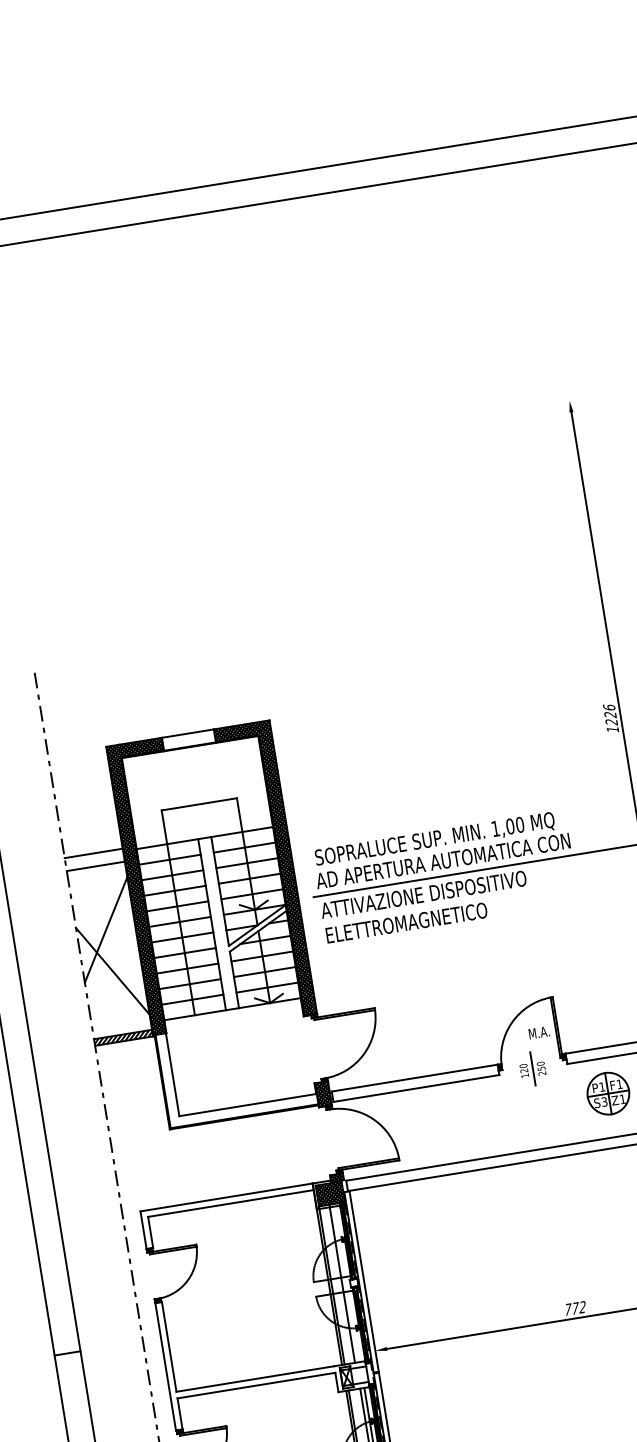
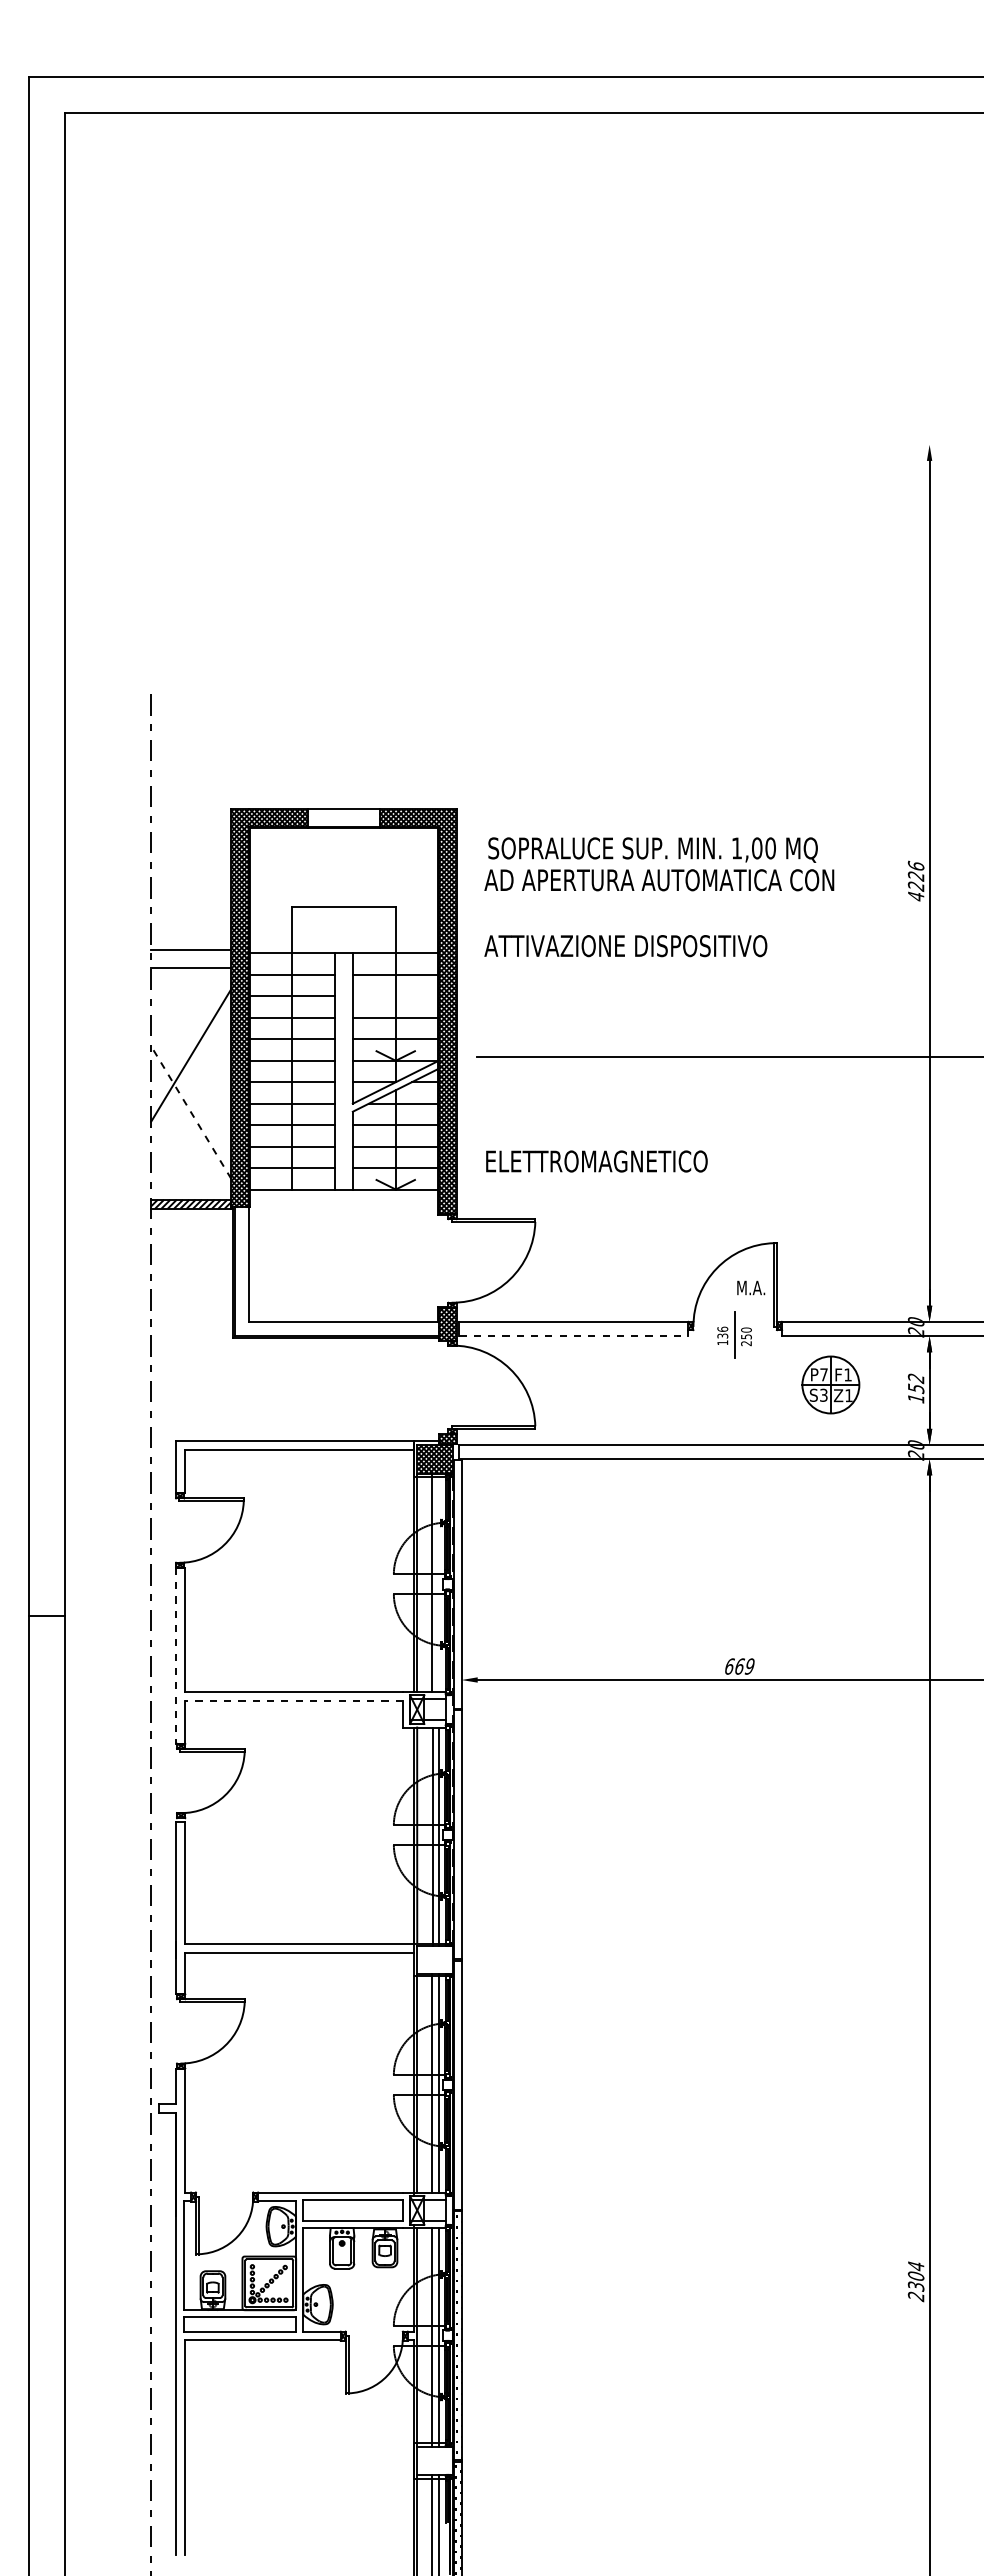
text: (613, 729) -> (916, 896), 1226 -> 4226
text: (441, 849) -> (659, 864), moved
line: (247, 863) -> (395, 996), removed
text: (423, 894) -> (625, 946), moved
text: (406, 922) -> (596, 1161), moved
line: (112, 971) -> (190, 1112), solid -> dashed
text: (523, 1068) -> (722, 1332), 120 -> 136
text: (601, 1086) -> (823, 1374), P1 -> P7
line: (416, 1088) -> (574, 1336), solid -> dashed
text: (575, 1308) -> (739, 1666), 772 -> 669
line: (165, 1366) -> (176, 1655), solid -> dashed
line: (256, 1385) -> (294, 1700), solid -> dashed

